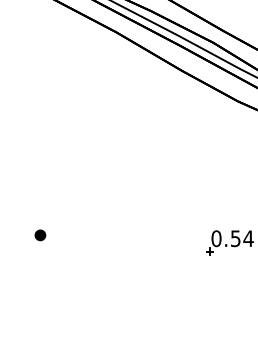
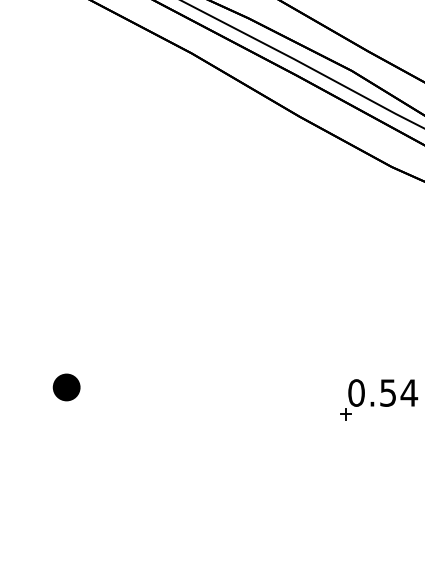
part: (40, 235) -> (66, 387), size x1.6

